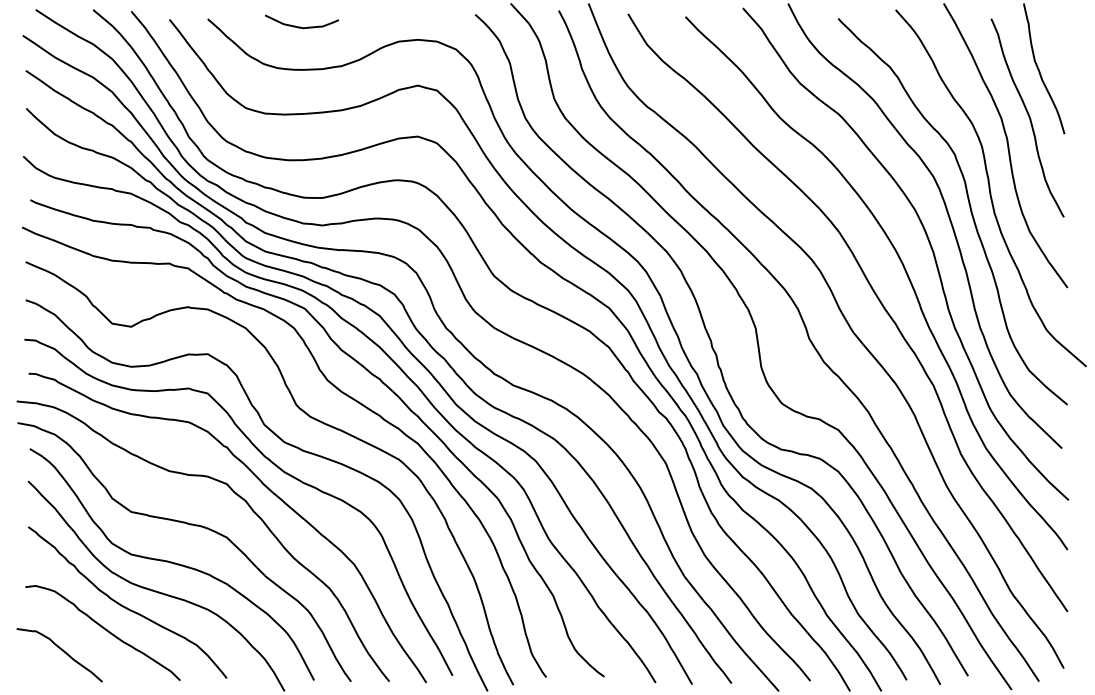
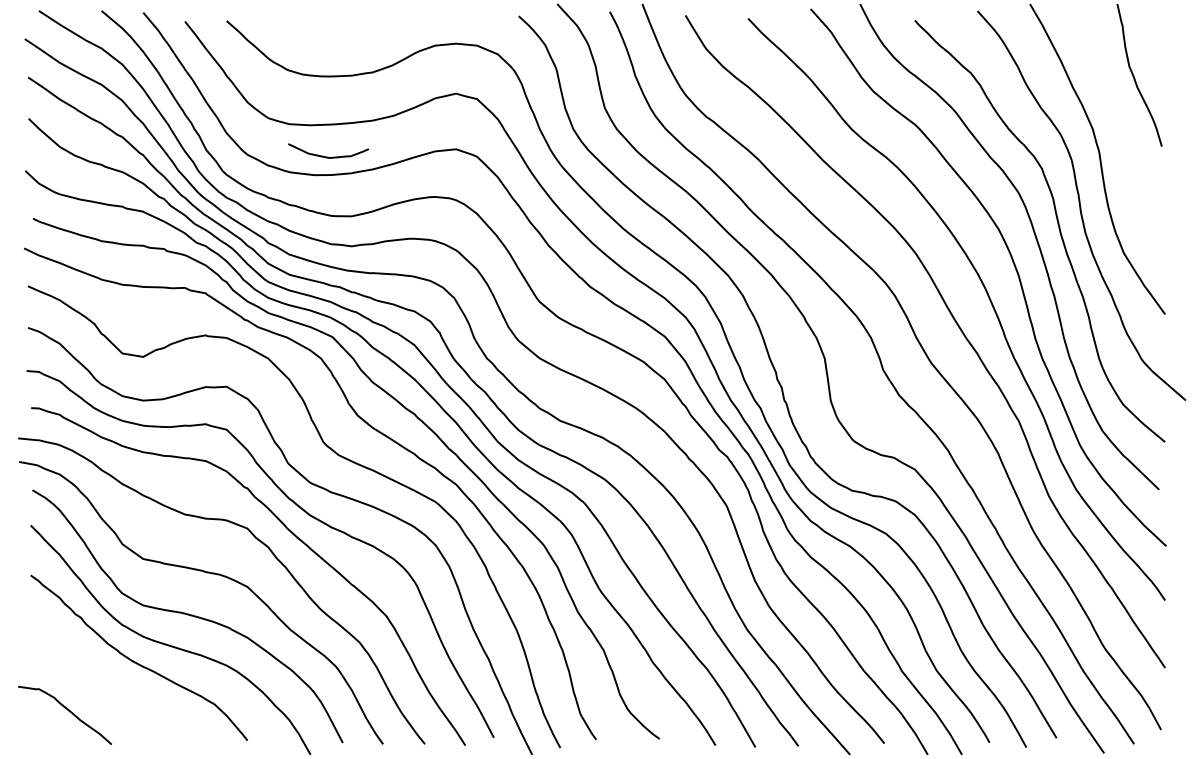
curve: (301, 26) -> (328, 156), moved
curve: (1028, 117) -> (1122, 128), removed
curve: (104, 629) -> (113, 687), removed

